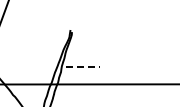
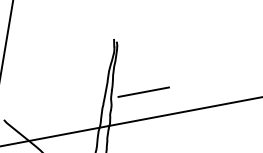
line: (83, 67) -> (144, 92), dashed -> solid

